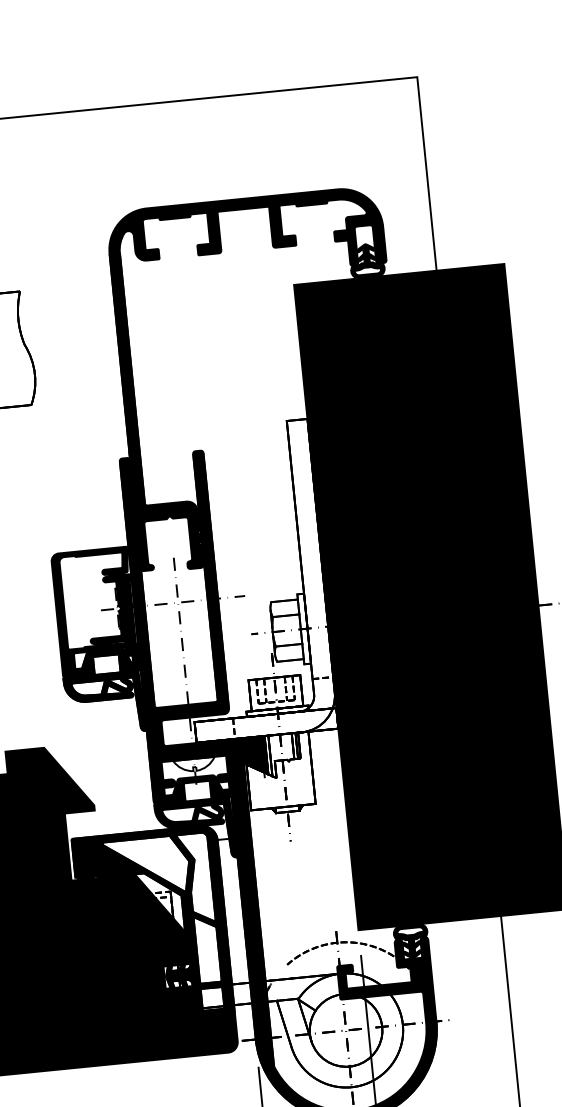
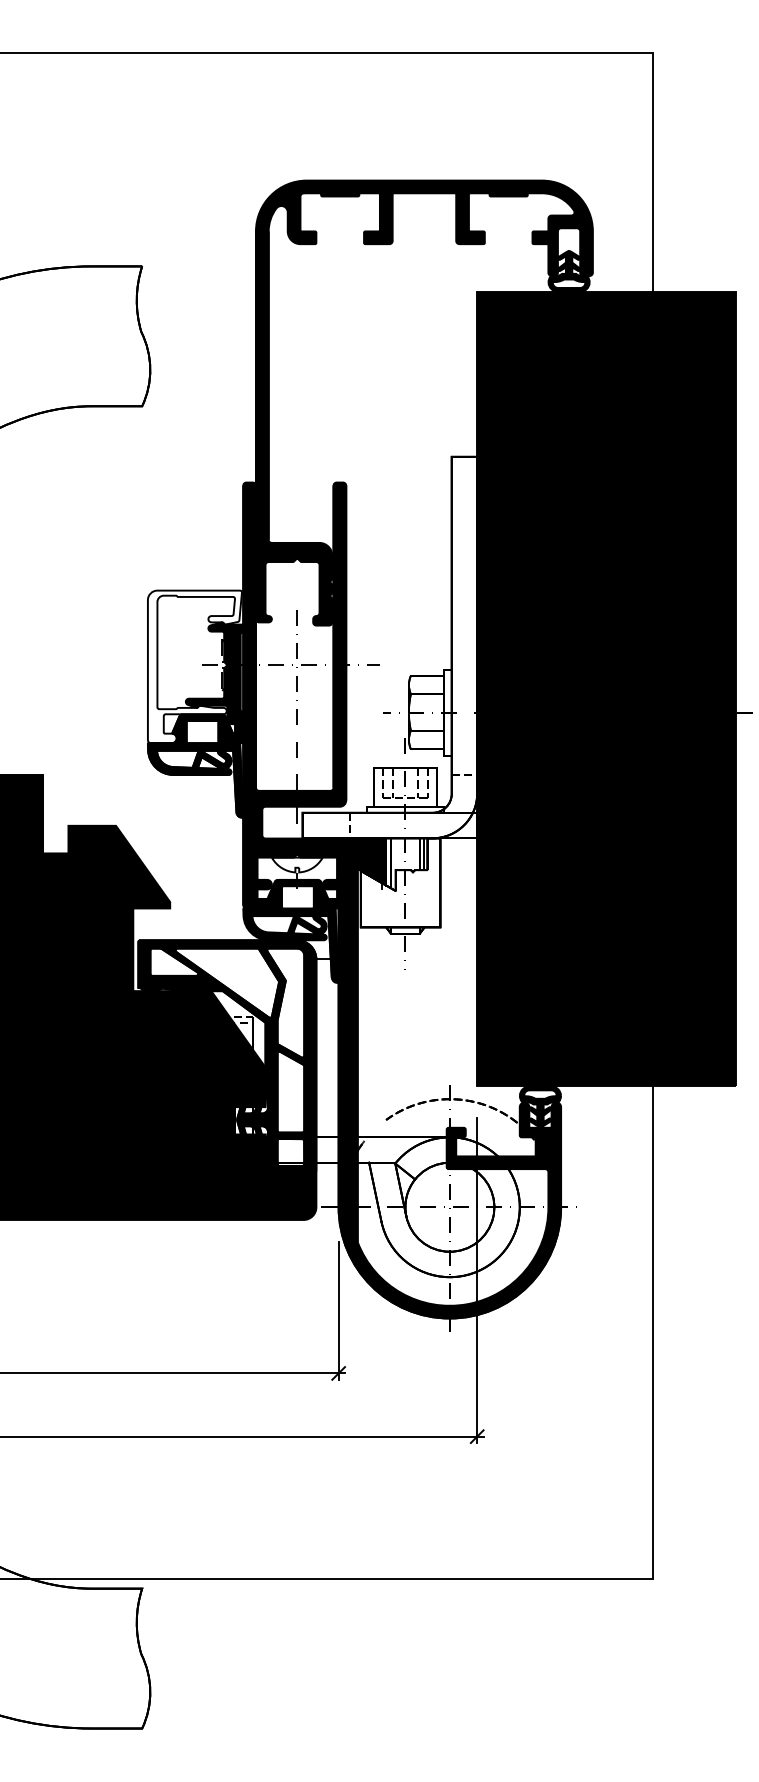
fill: (94, 612) -> (194, 666), removed

